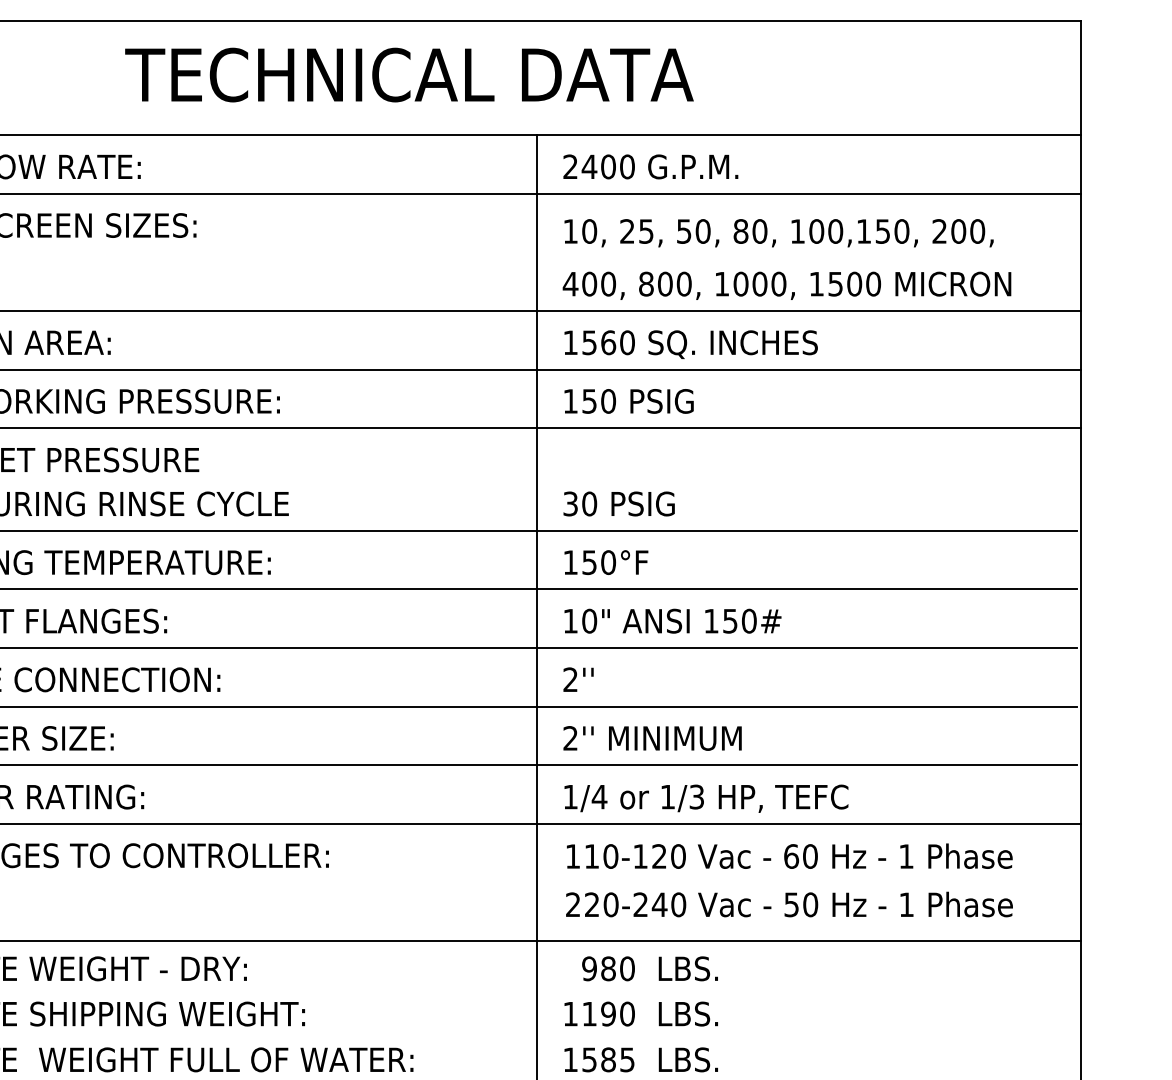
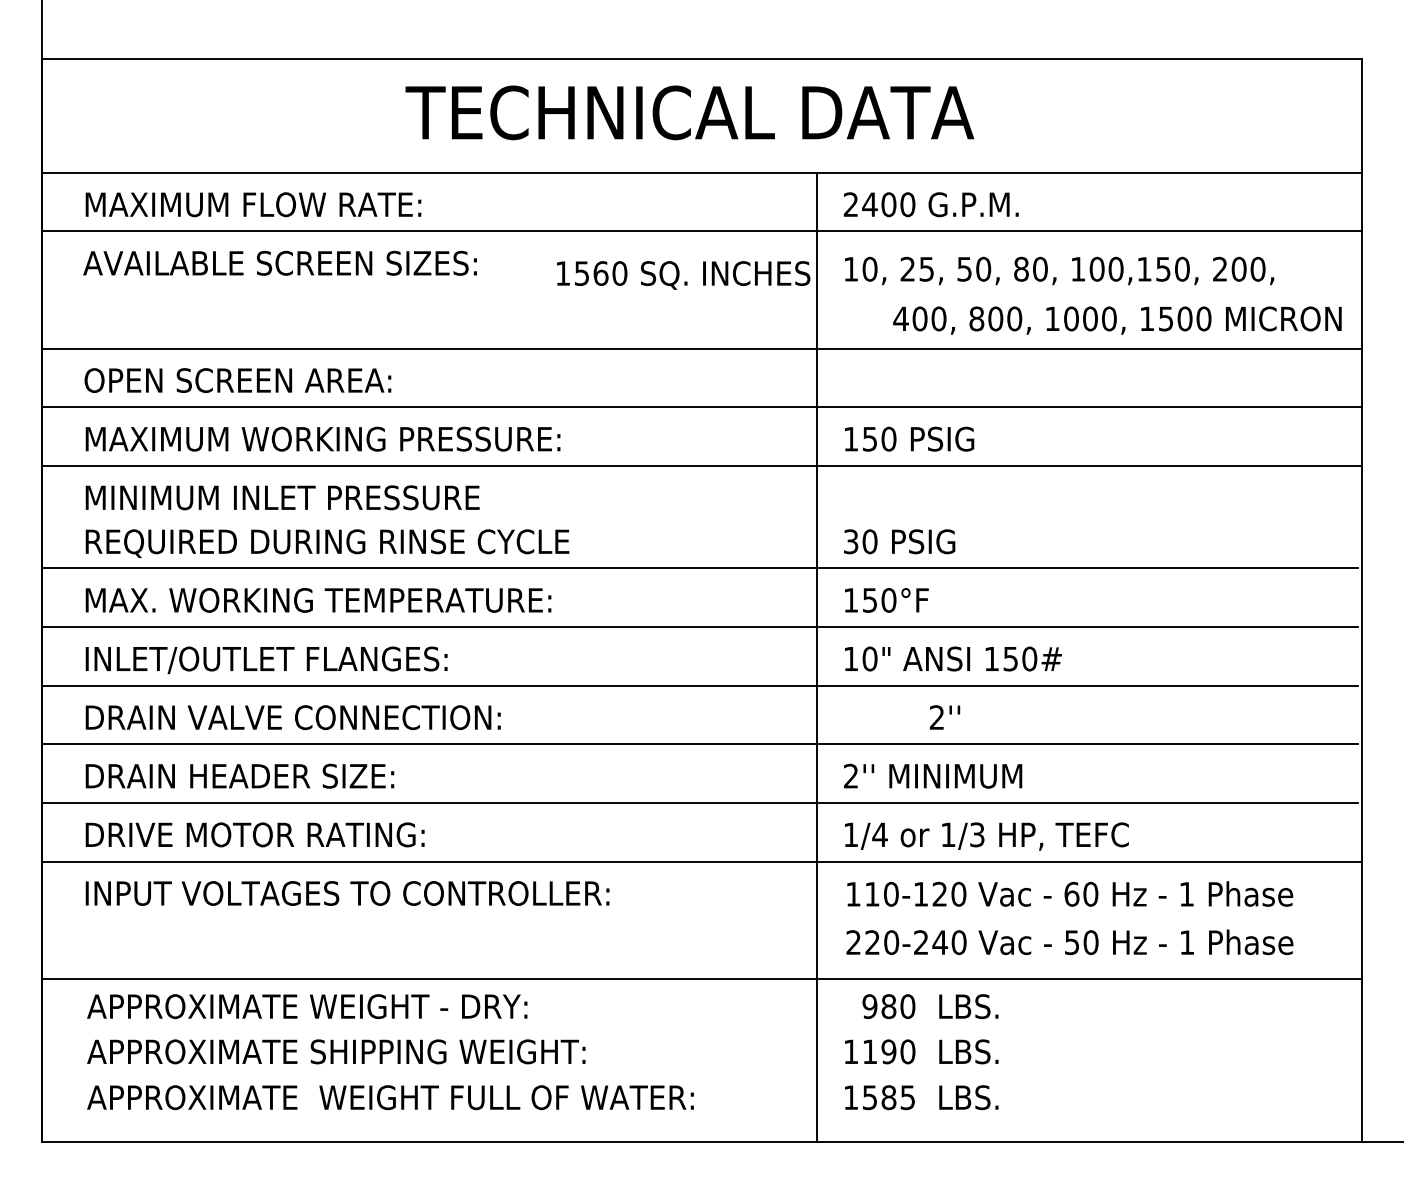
text: (787, 285) -> (1117, 320), moved
text: (691, 344) -> (683, 275), moved
text: (579, 679) -> (945, 717), moved

